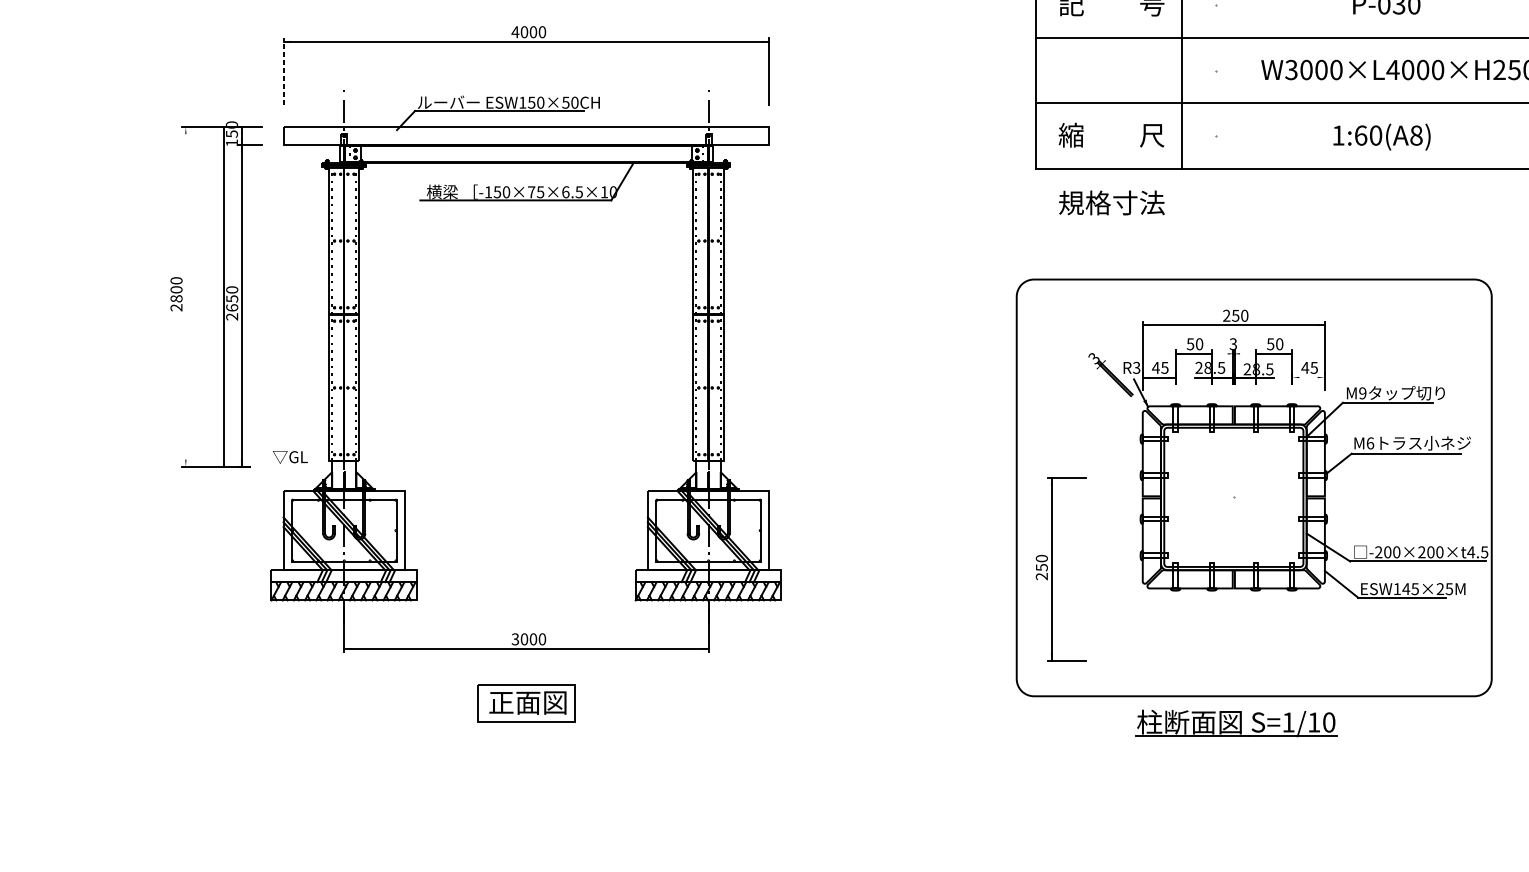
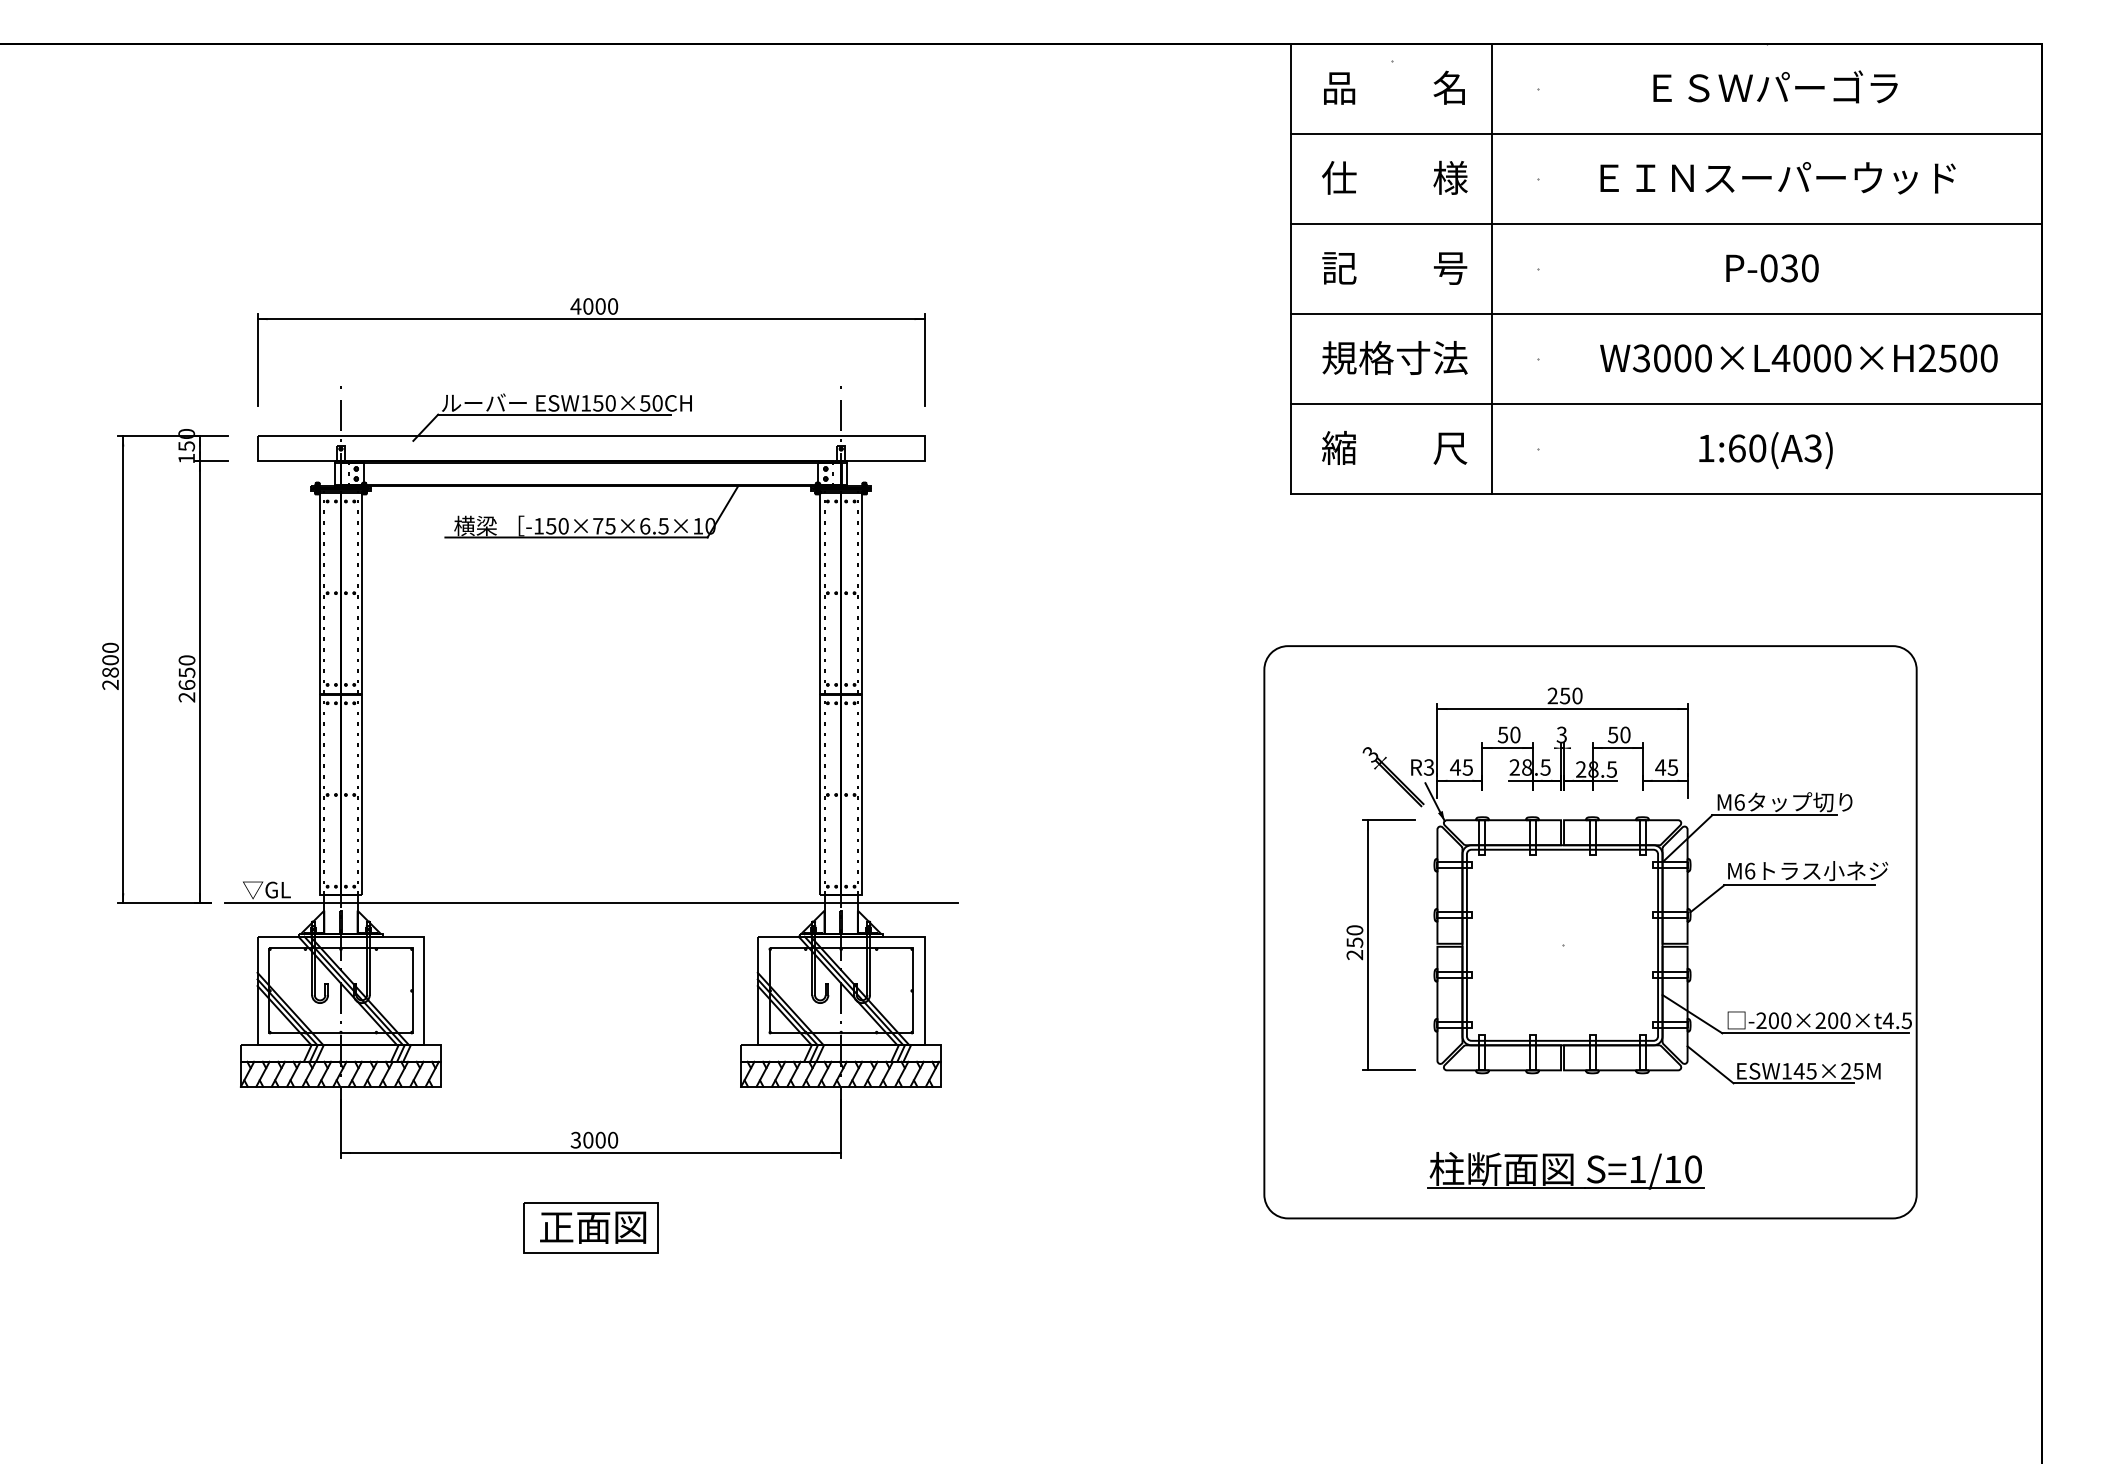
line: (283, 70) -> (257, 359), dashed -> solid
text: (1415, 135) -> (1812, 448), 1:60(A8) -> 1:60(A3)
text: (1111, 202) -> (1394, 357), moved
line: (223, 296) -> (123, 669), moved
line: (1308, 377) -> (1664, 780), added
text: (1362, 393) -> (1739, 802), M9 -> M6
line: (526, 466) -> (591, 903), added
part: (1051, 568) -> (1368, 944), moved
part: (1236, 723) -> (1565, 1170), moved

